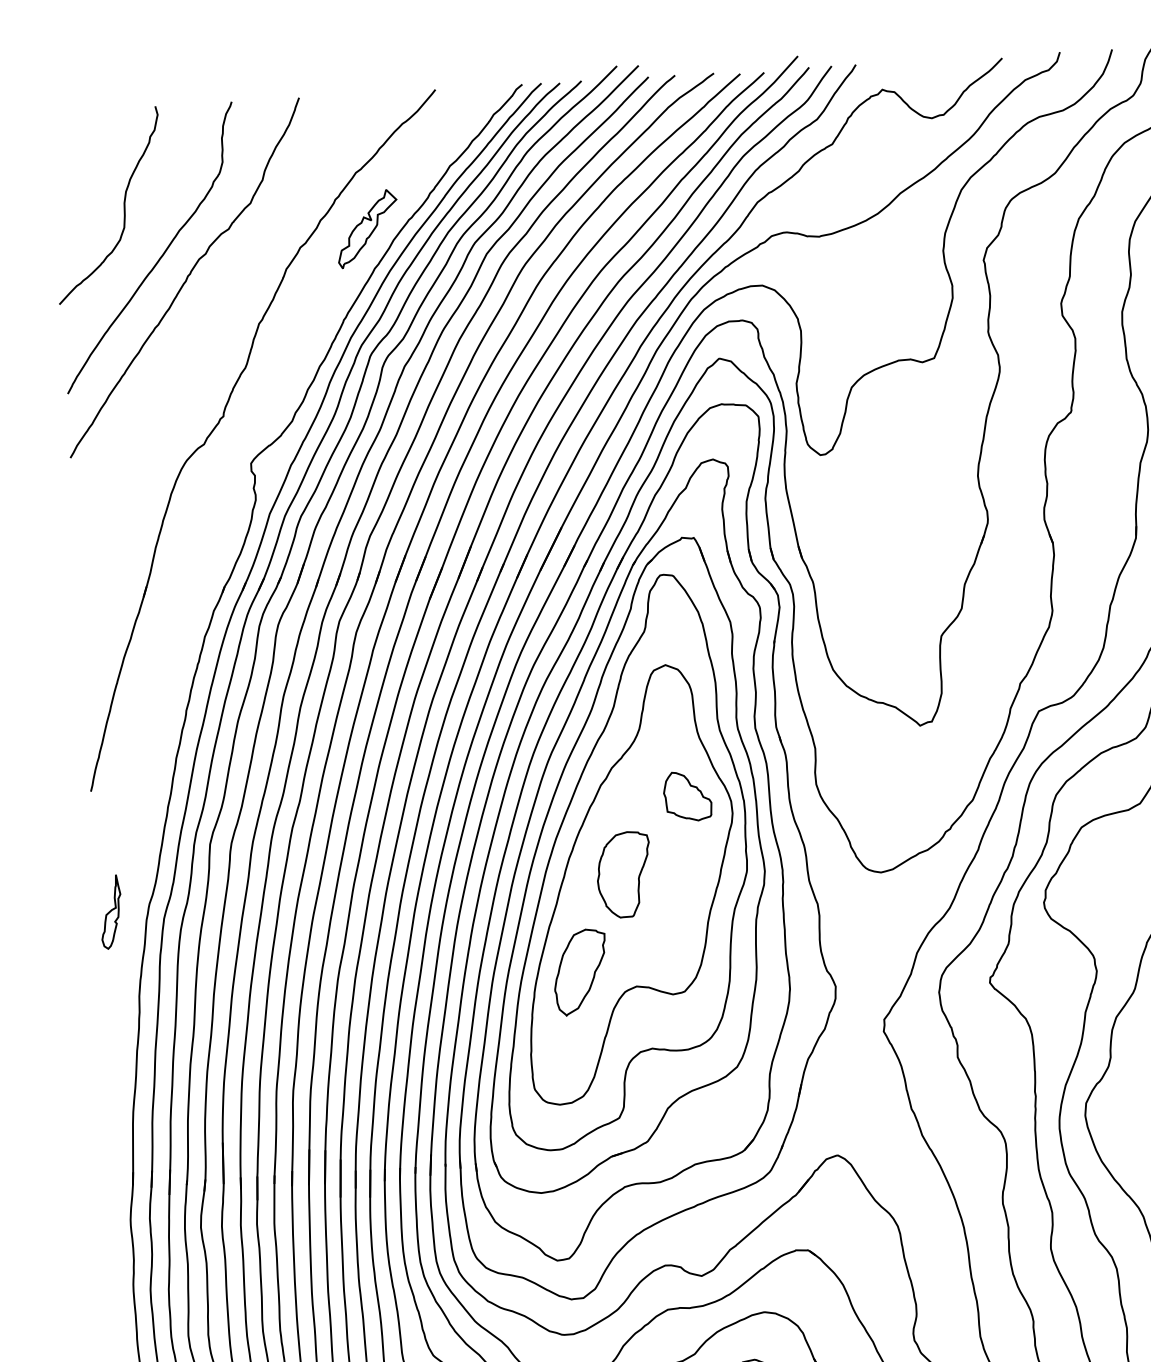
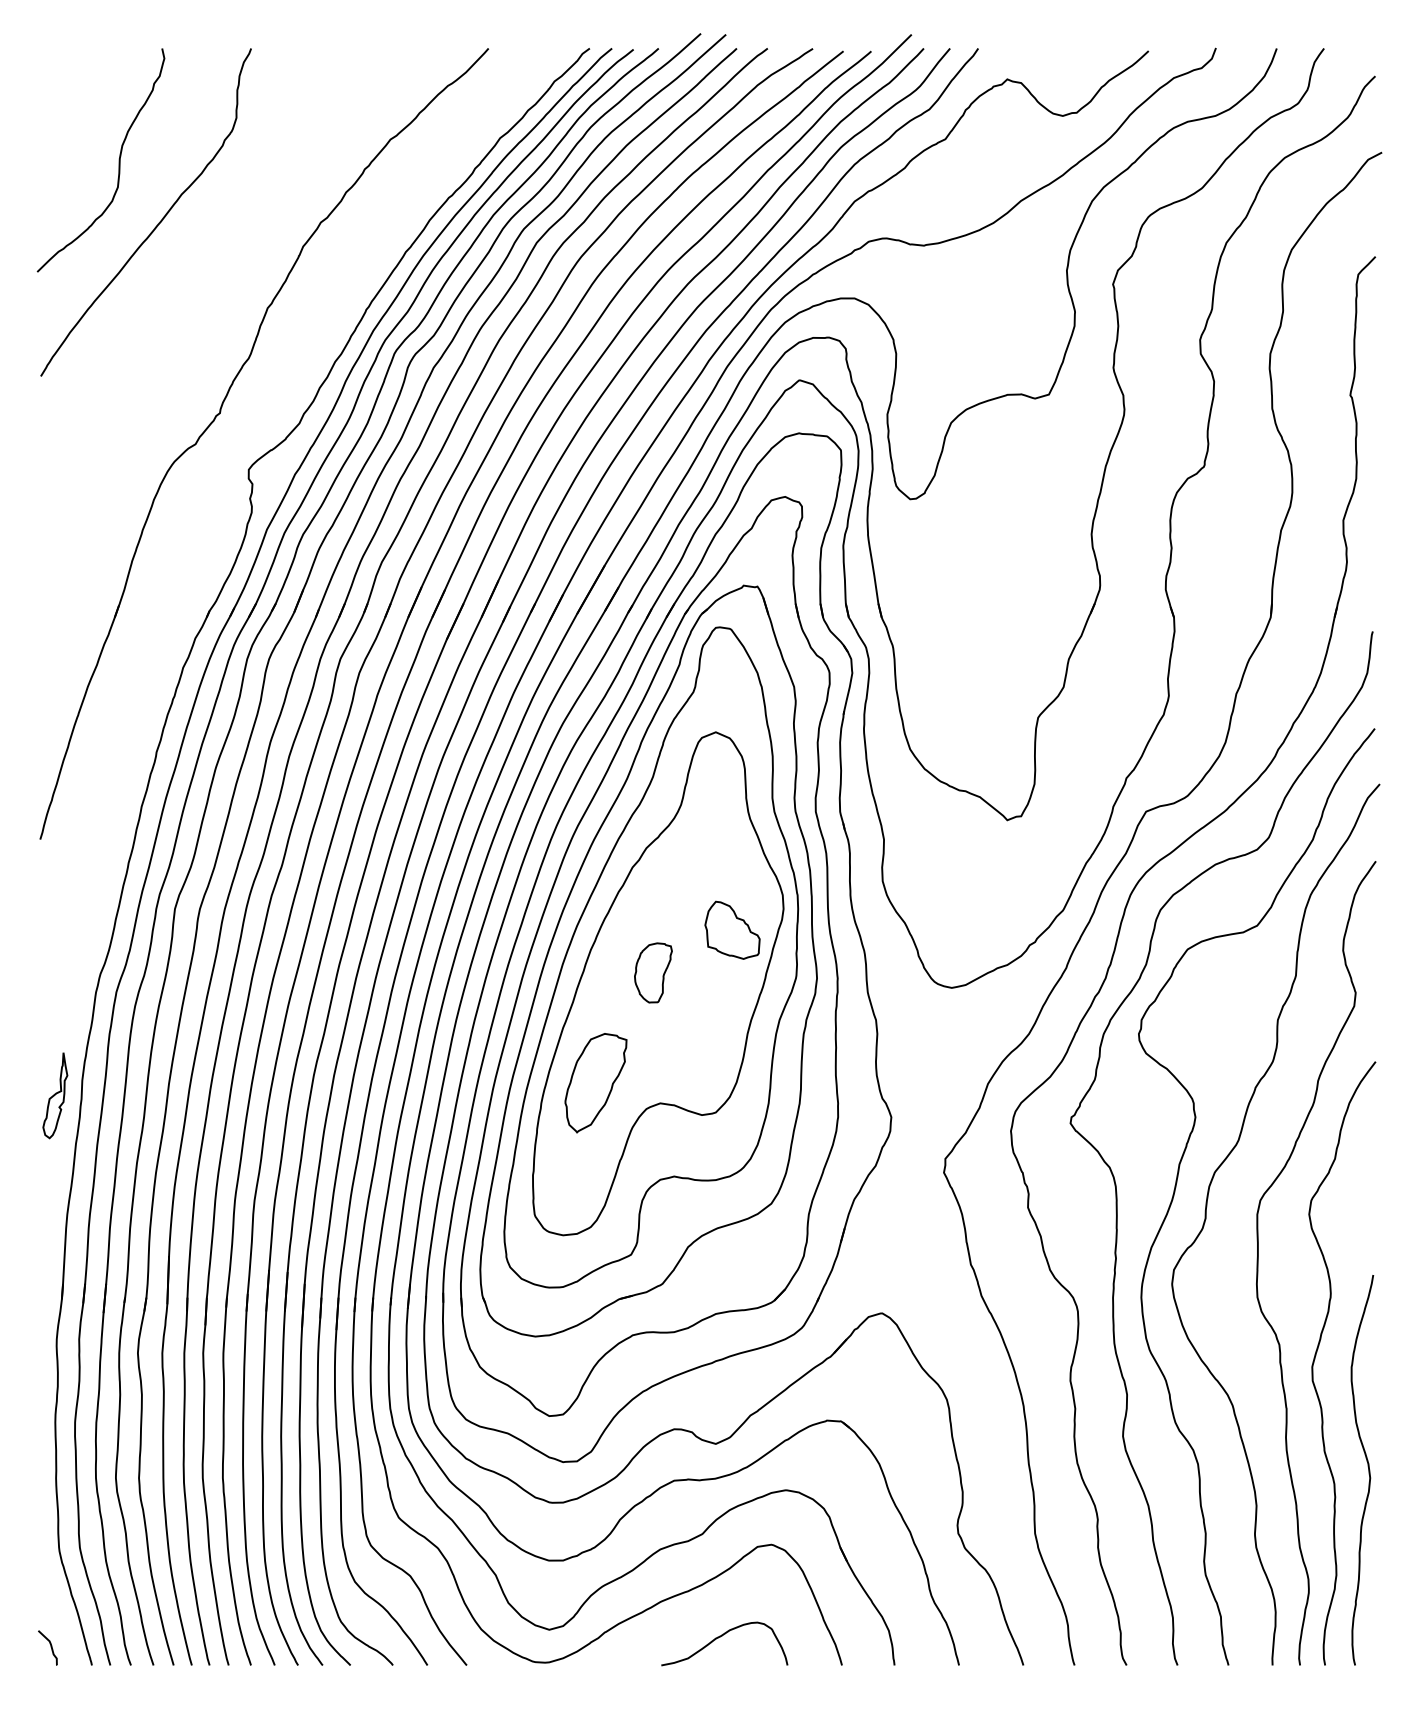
part: (367, 228) -> (399, 205), removed
curve: (186, 277) -> (186, 249), removed
part: (687, 795) -> (732, 929), moved
part: (624, 874) -> (653, 972), size x0.6
part: (111, 911) -> (55, 1095), moved

